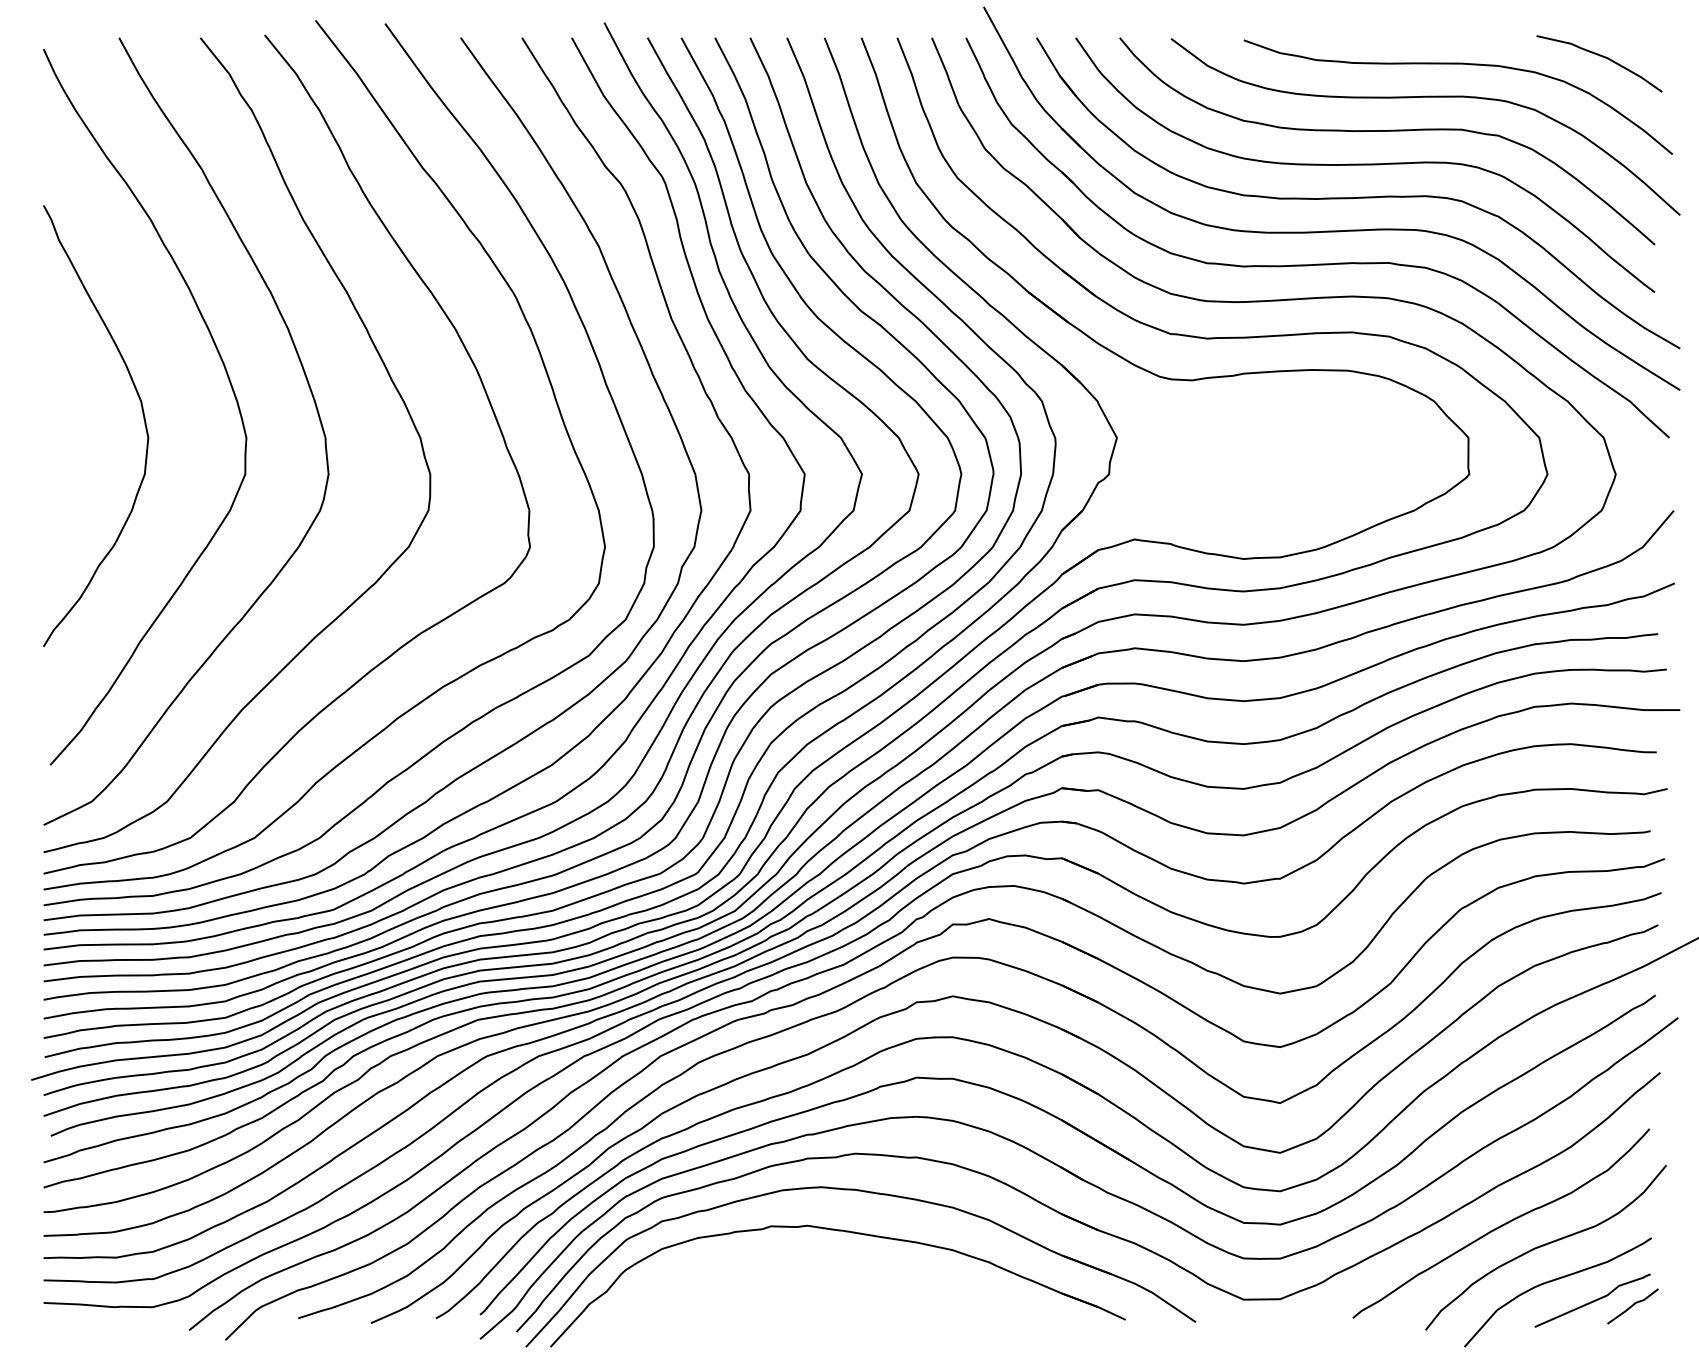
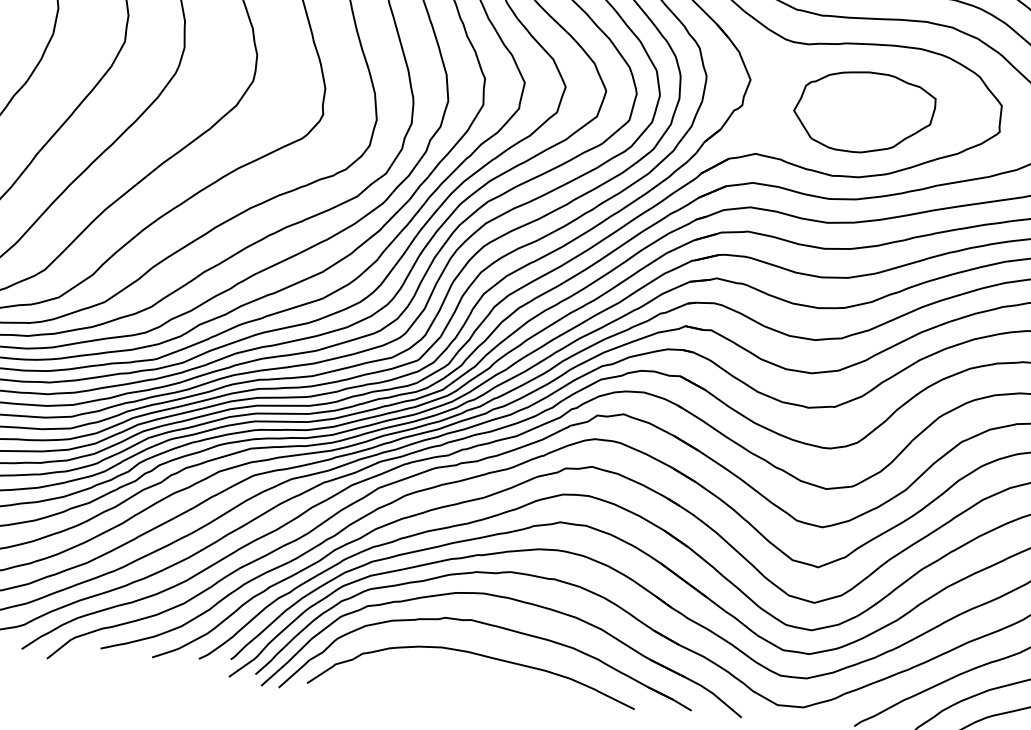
part: (1278, 466) -> (863, 112), added
curve: (820, 1273) -> (477, 655), added

